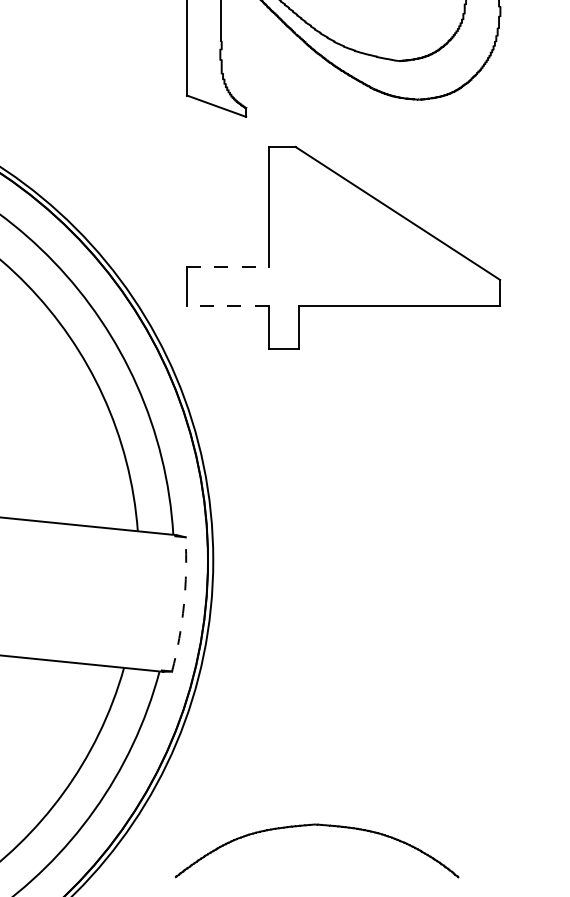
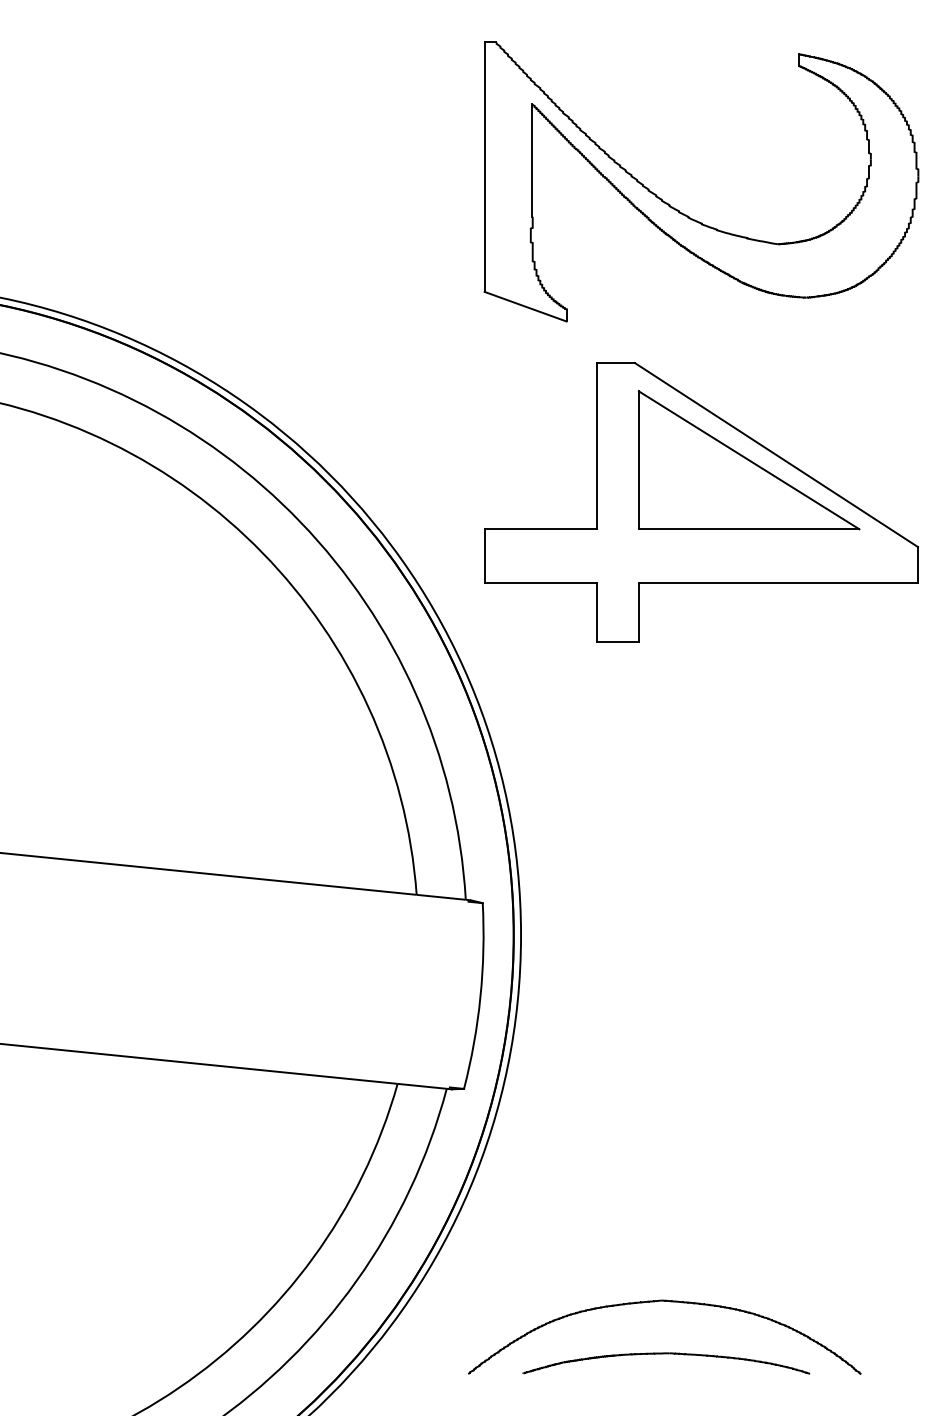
part: (378, 217) -> (749, 460), added
line: (228, 267) -> (541, 529), dashed -> solid
line: (227, 305) -> (540, 582), dashed -> solid
arc: (183, 604) -> (480, 996), dashed -> solid
part: (318, 863) -> (666, 1354), added

